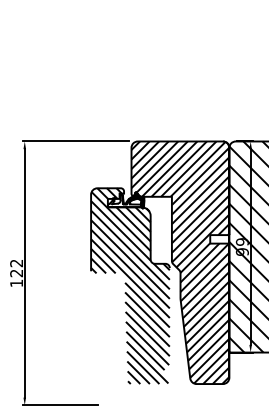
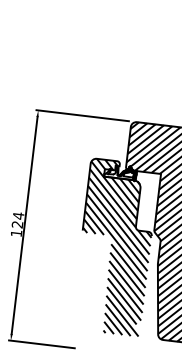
text: (16, 263) -> (18, 216), 122 -> 124

